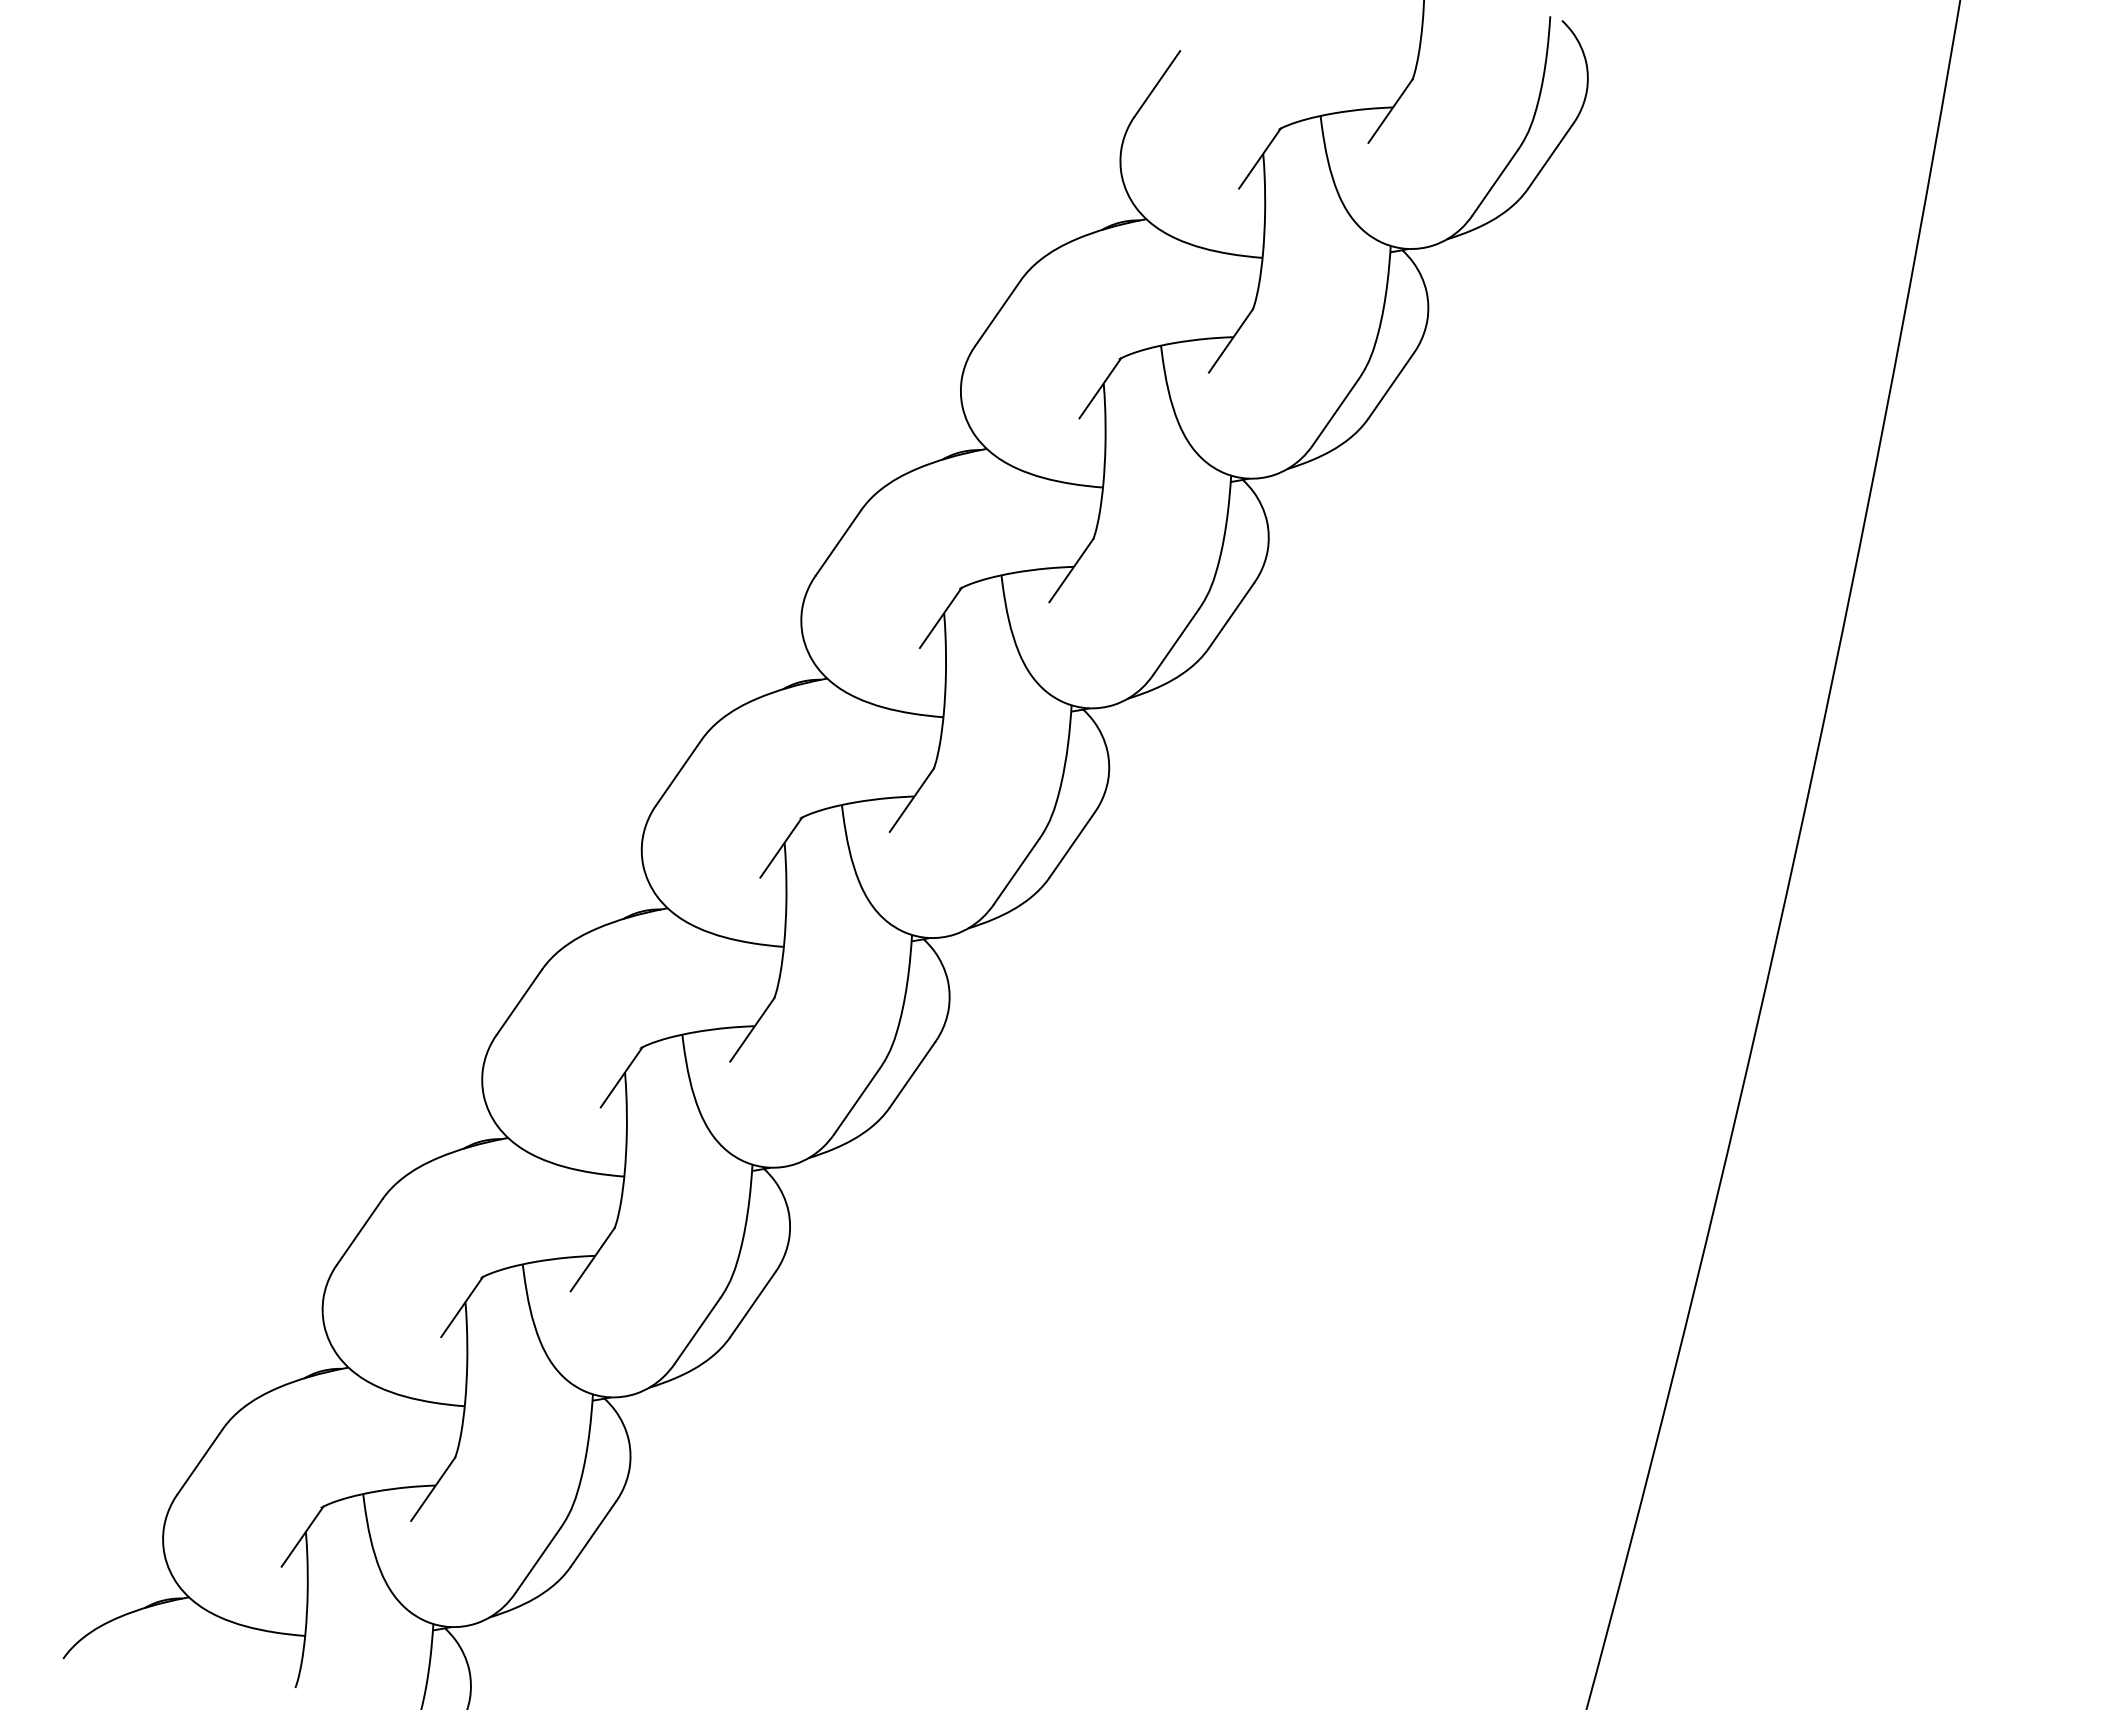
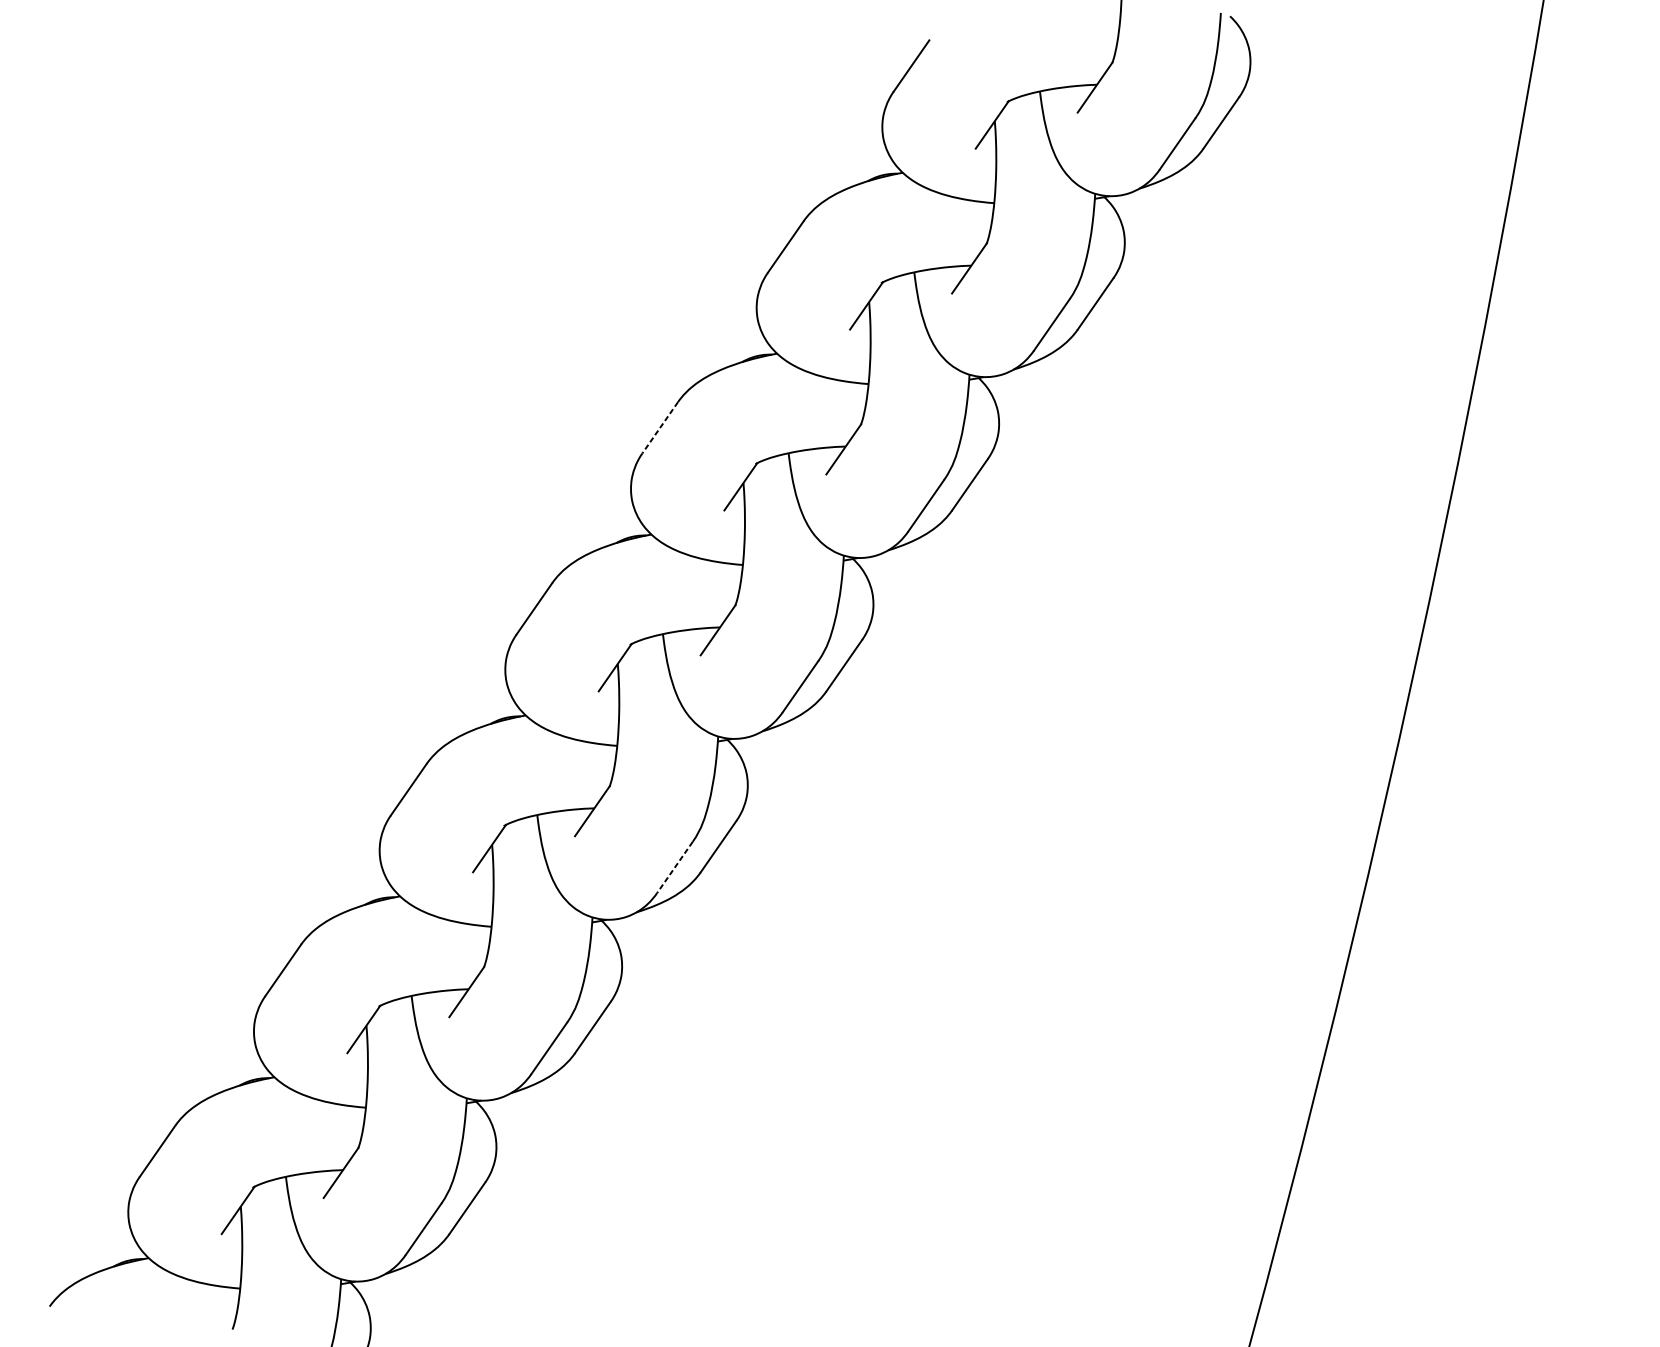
line: (838, 543) -> (660, 428), solid -> dashed
line: (857, 1101) -> (675, 867), solid -> dashed

